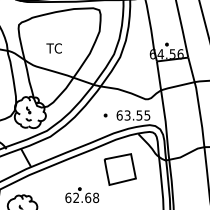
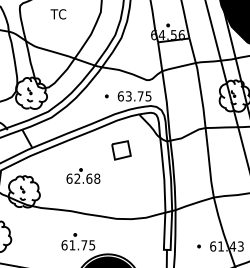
text: (54, 48) -> (58, 14), moved
text: (139, 115) -> (140, 96), 63.55 -> 63.75
part: (120, 169) -> (121, 150), size x0.6

